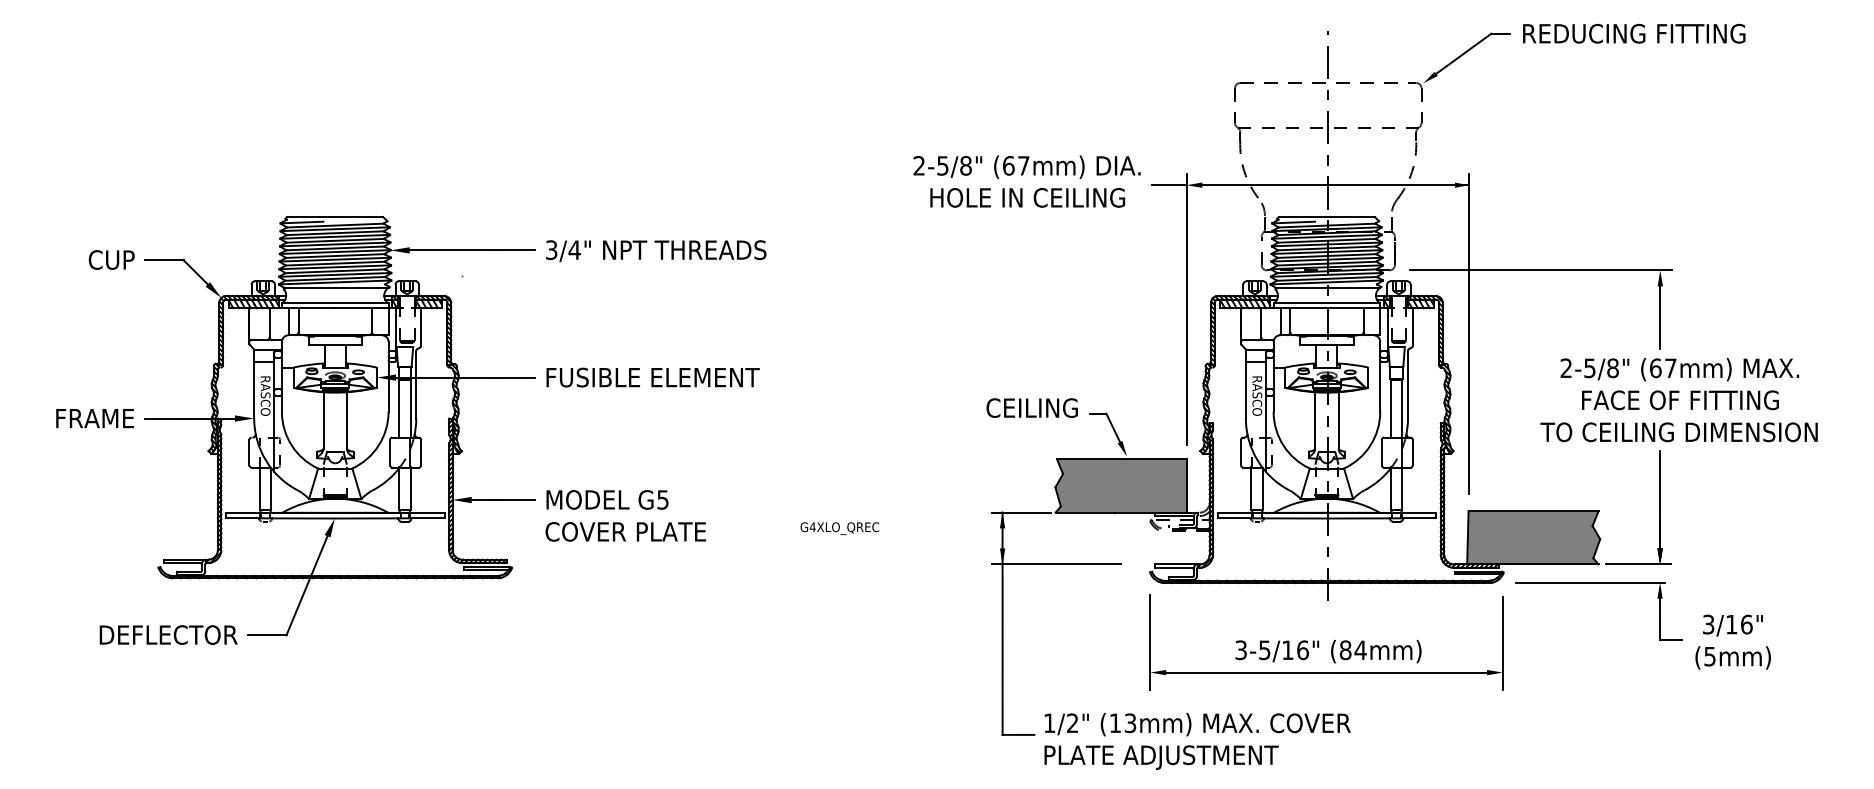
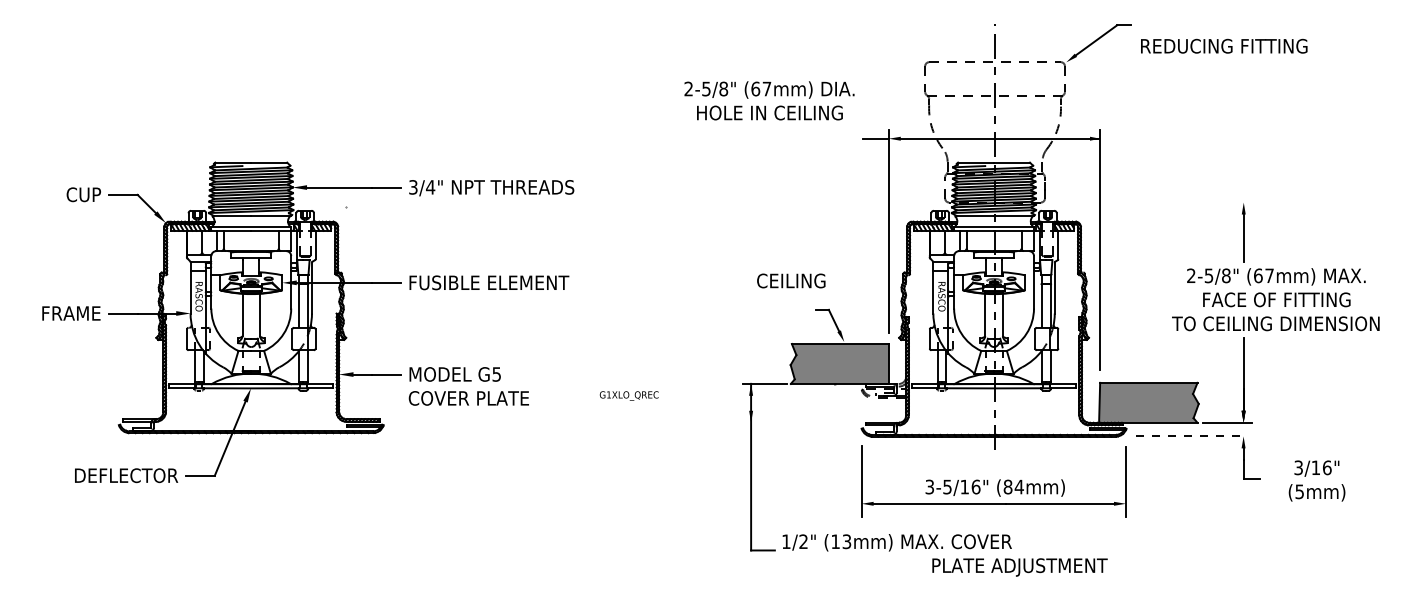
text: (1634, 33) -> (1224, 46), moved
text: (1026, 181) -> (769, 100), moved
line: (1540, 270) -> (1154, 202), removed
text: (1678, 400) -> (1275, 299), moved
text: (1031, 407) -> (790, 280), moved
text: (812, 526) -> (608, 394), G4XLO_QREC -> G1XLO_QREC
line: (1056, 564) -> (791, 422), removed
line: (1590, 582) -> (1191, 436), solid -> dashed
text: (1732, 641) -> (1316, 480), moved
text: (1161, 757) -> (1019, 567), moved

